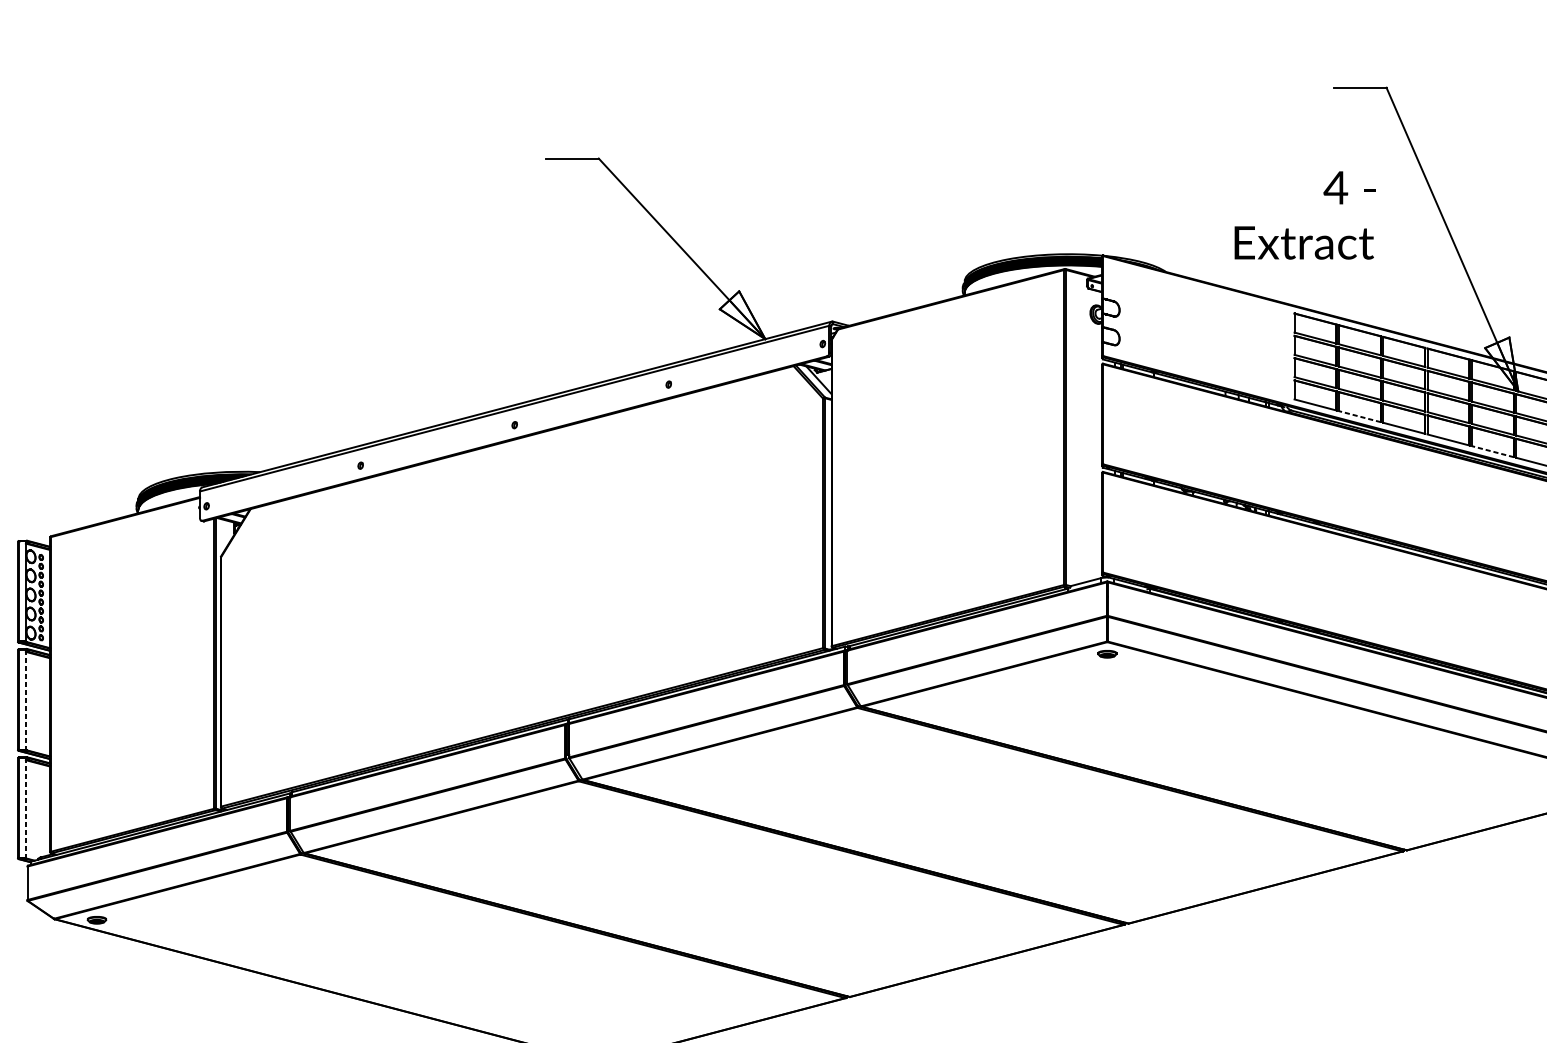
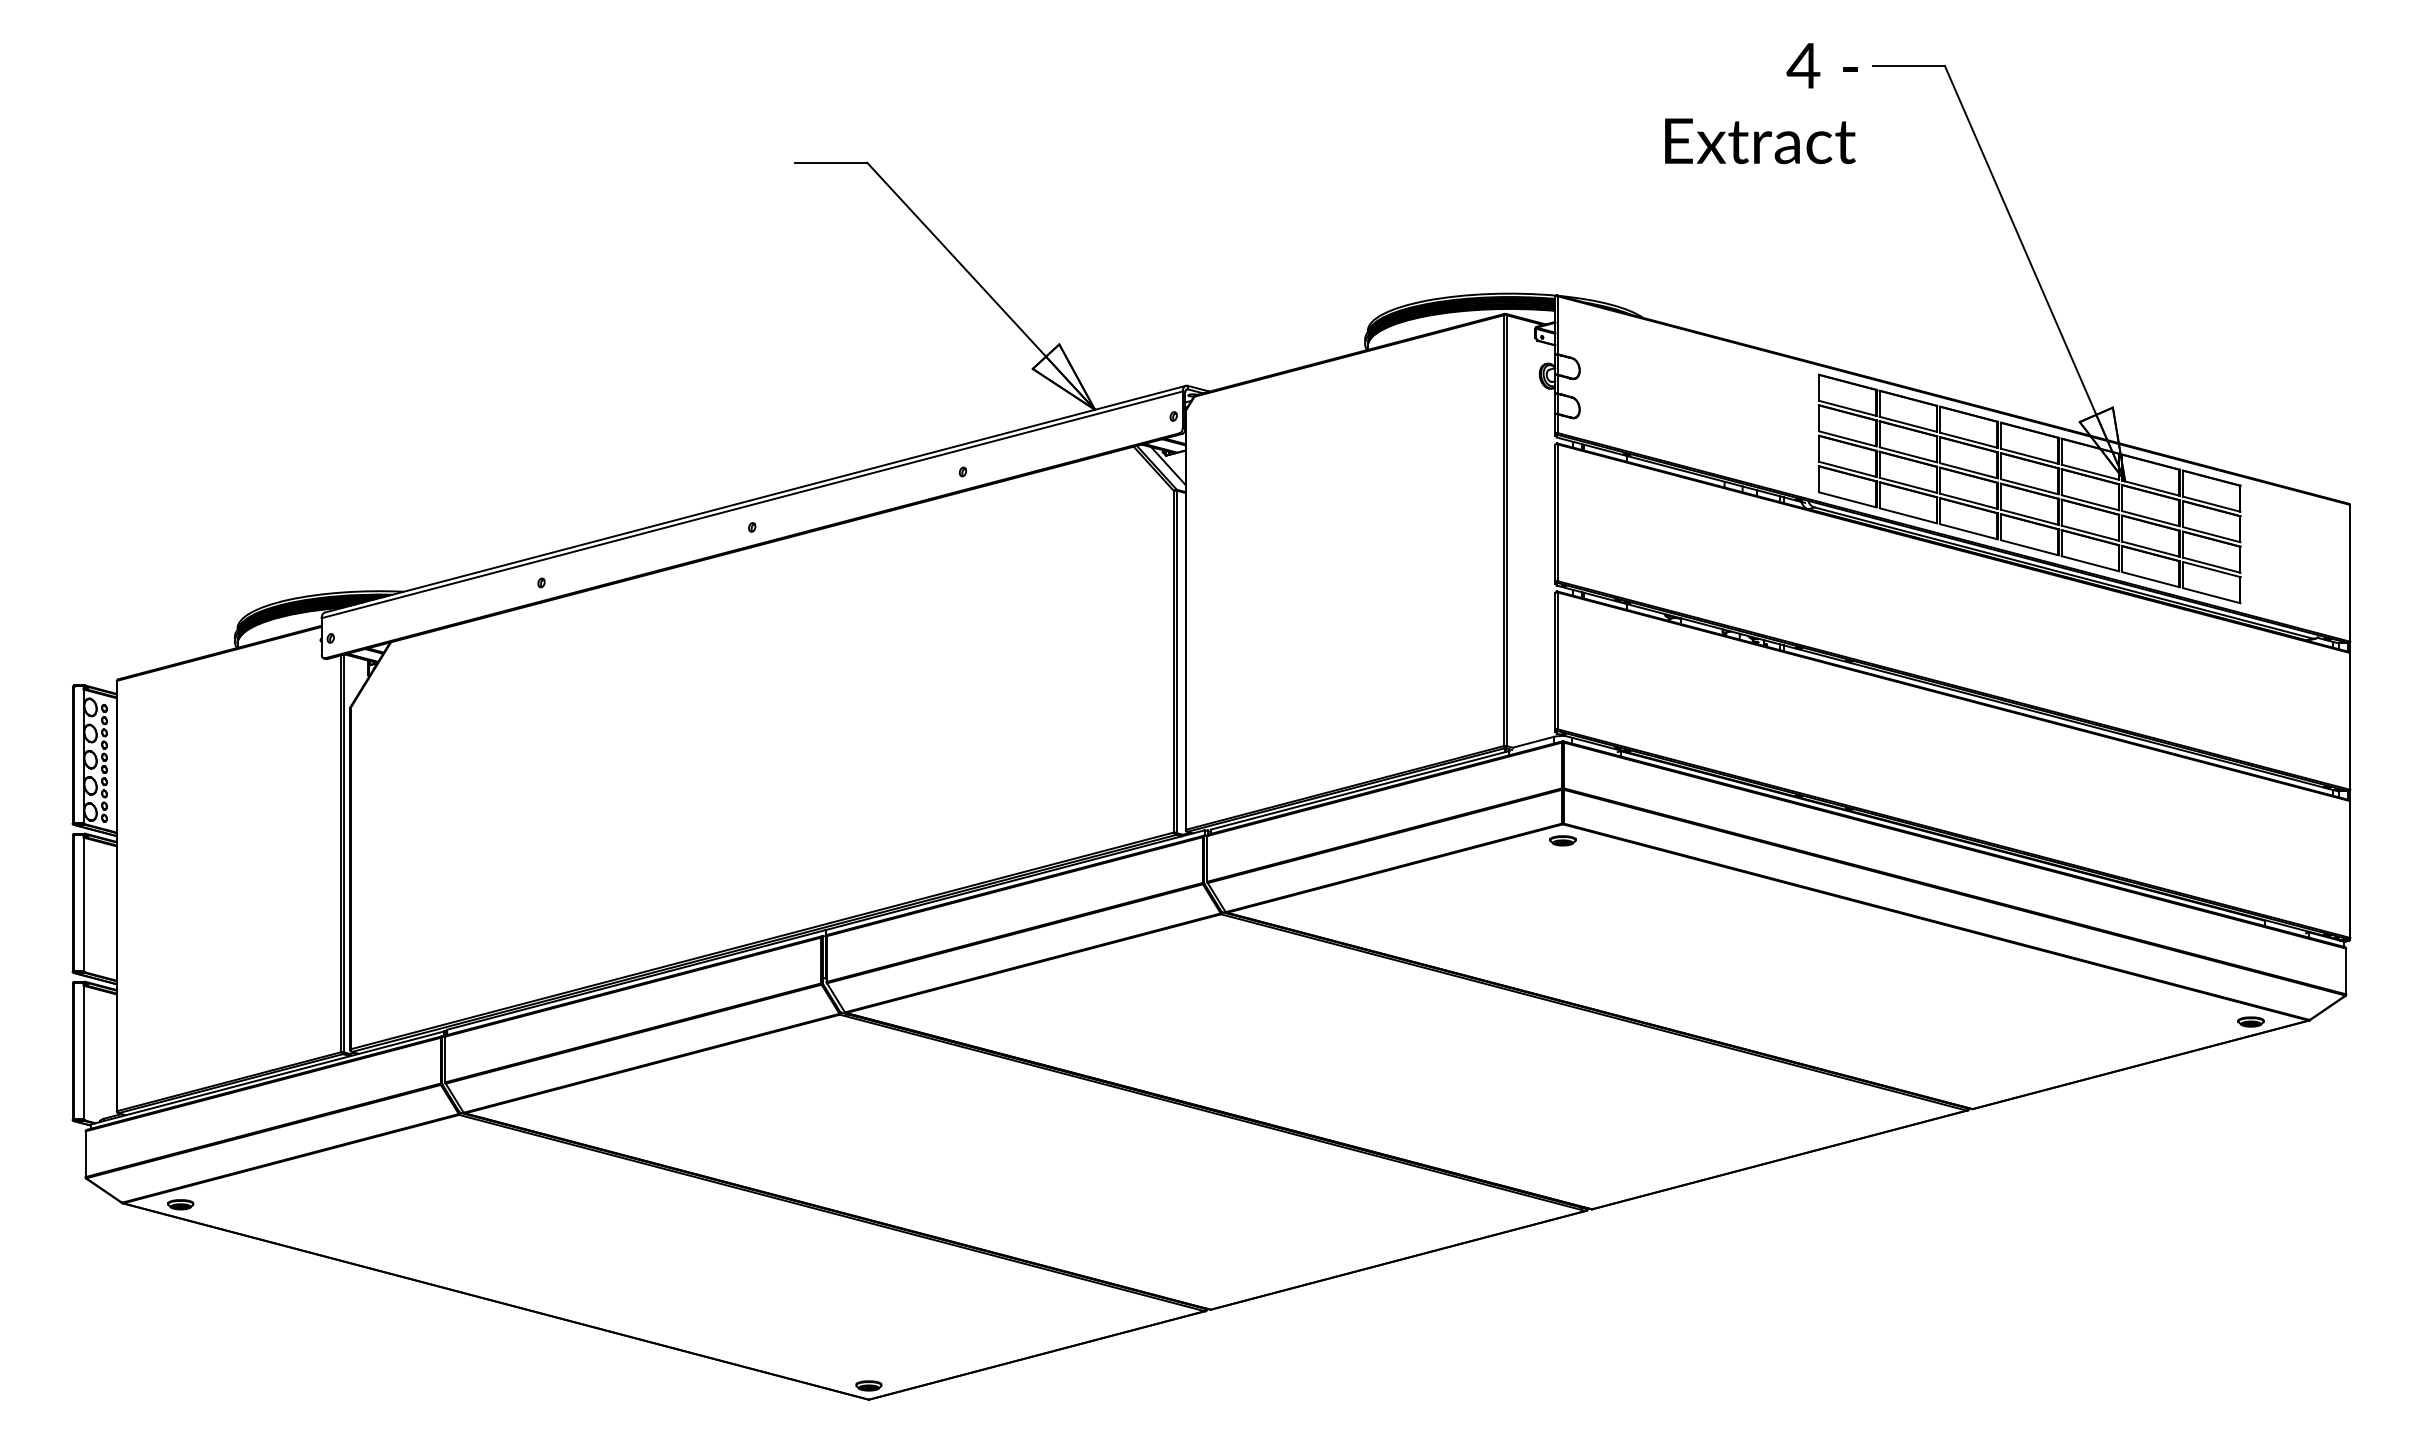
text: (1305, 215) -> (1761, 103), moved
line: (1359, 416) -> (1908, 515), dashed -> solid
line: (1493, 451) -> (2090, 563), dashed -> solid
line: (25, 700) -> (83, 903), dashed -> solid
line: (25, 808) -> (83, 1051), dashed -> solid

